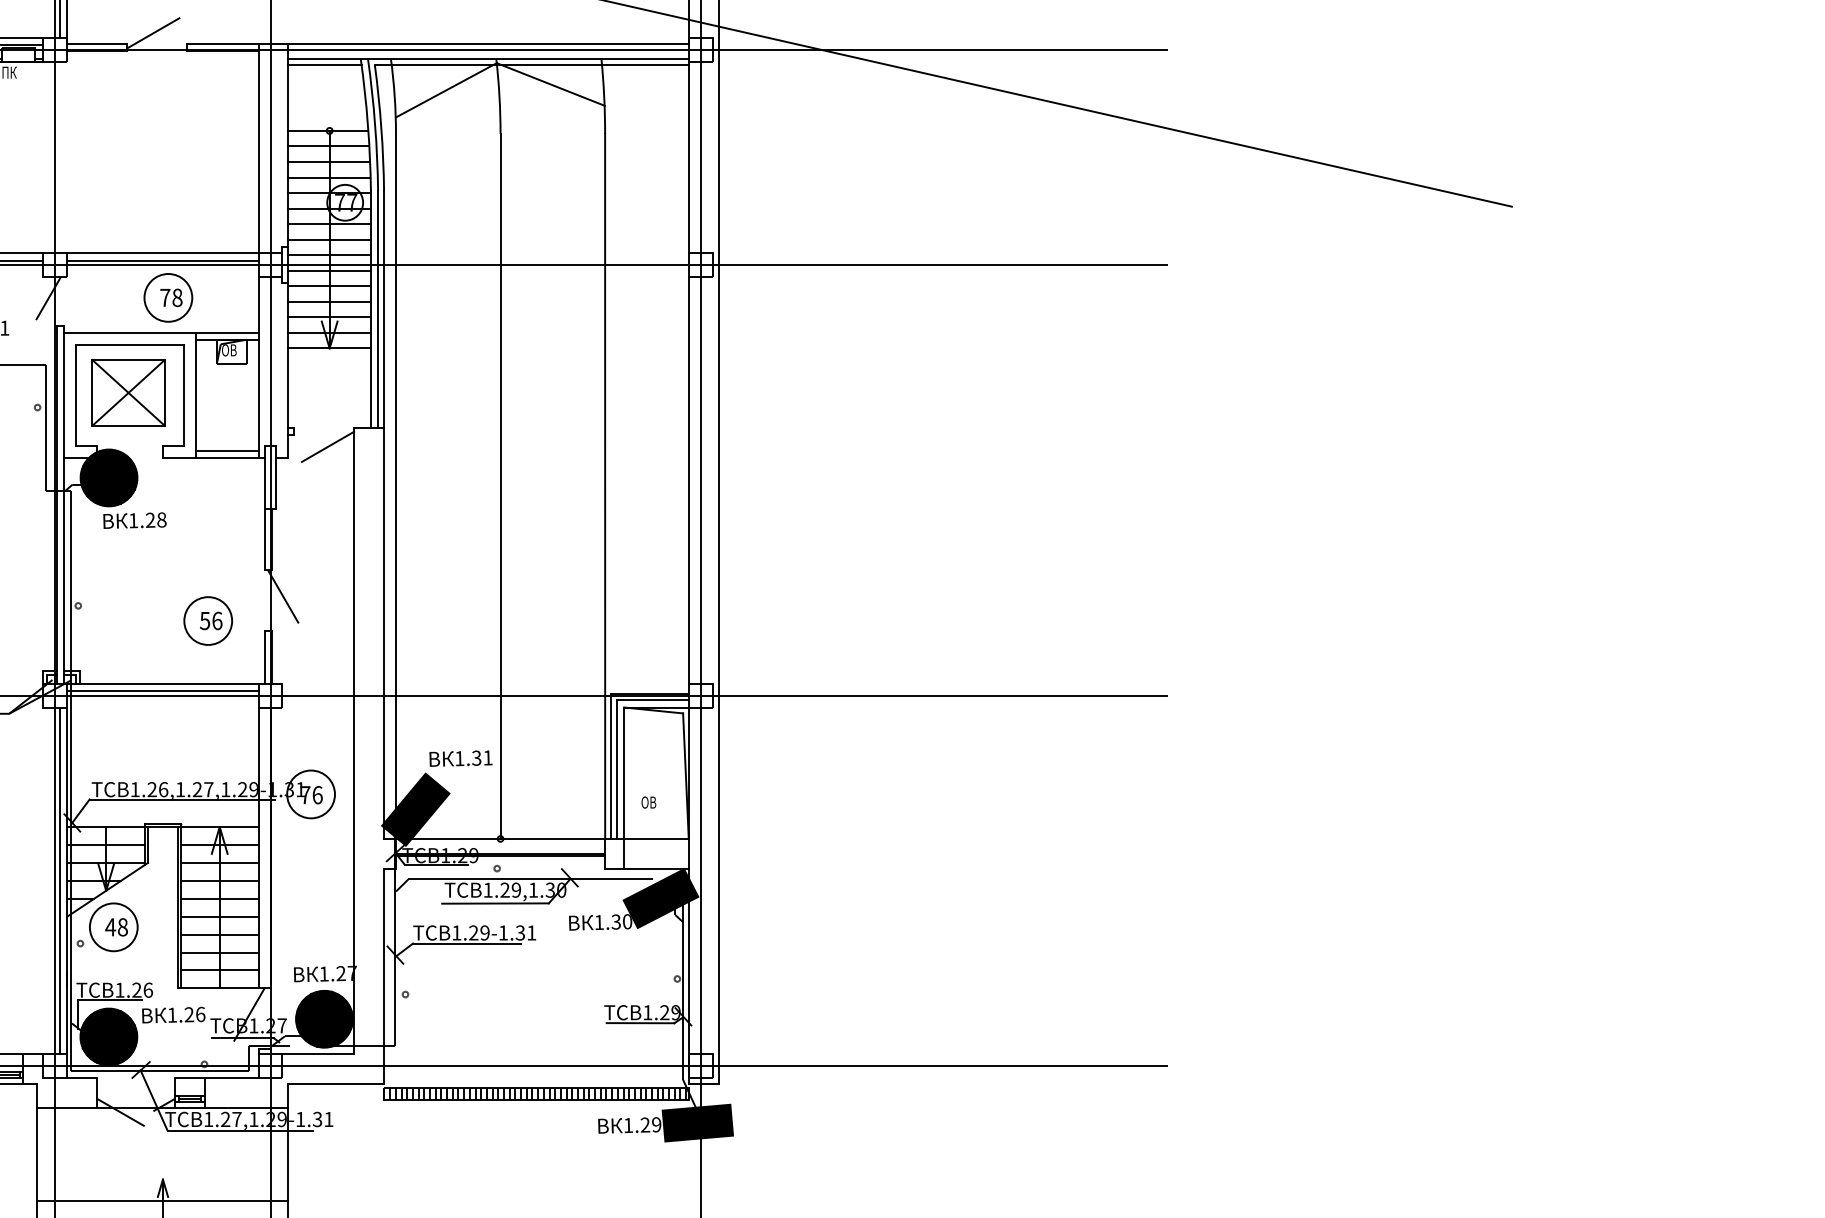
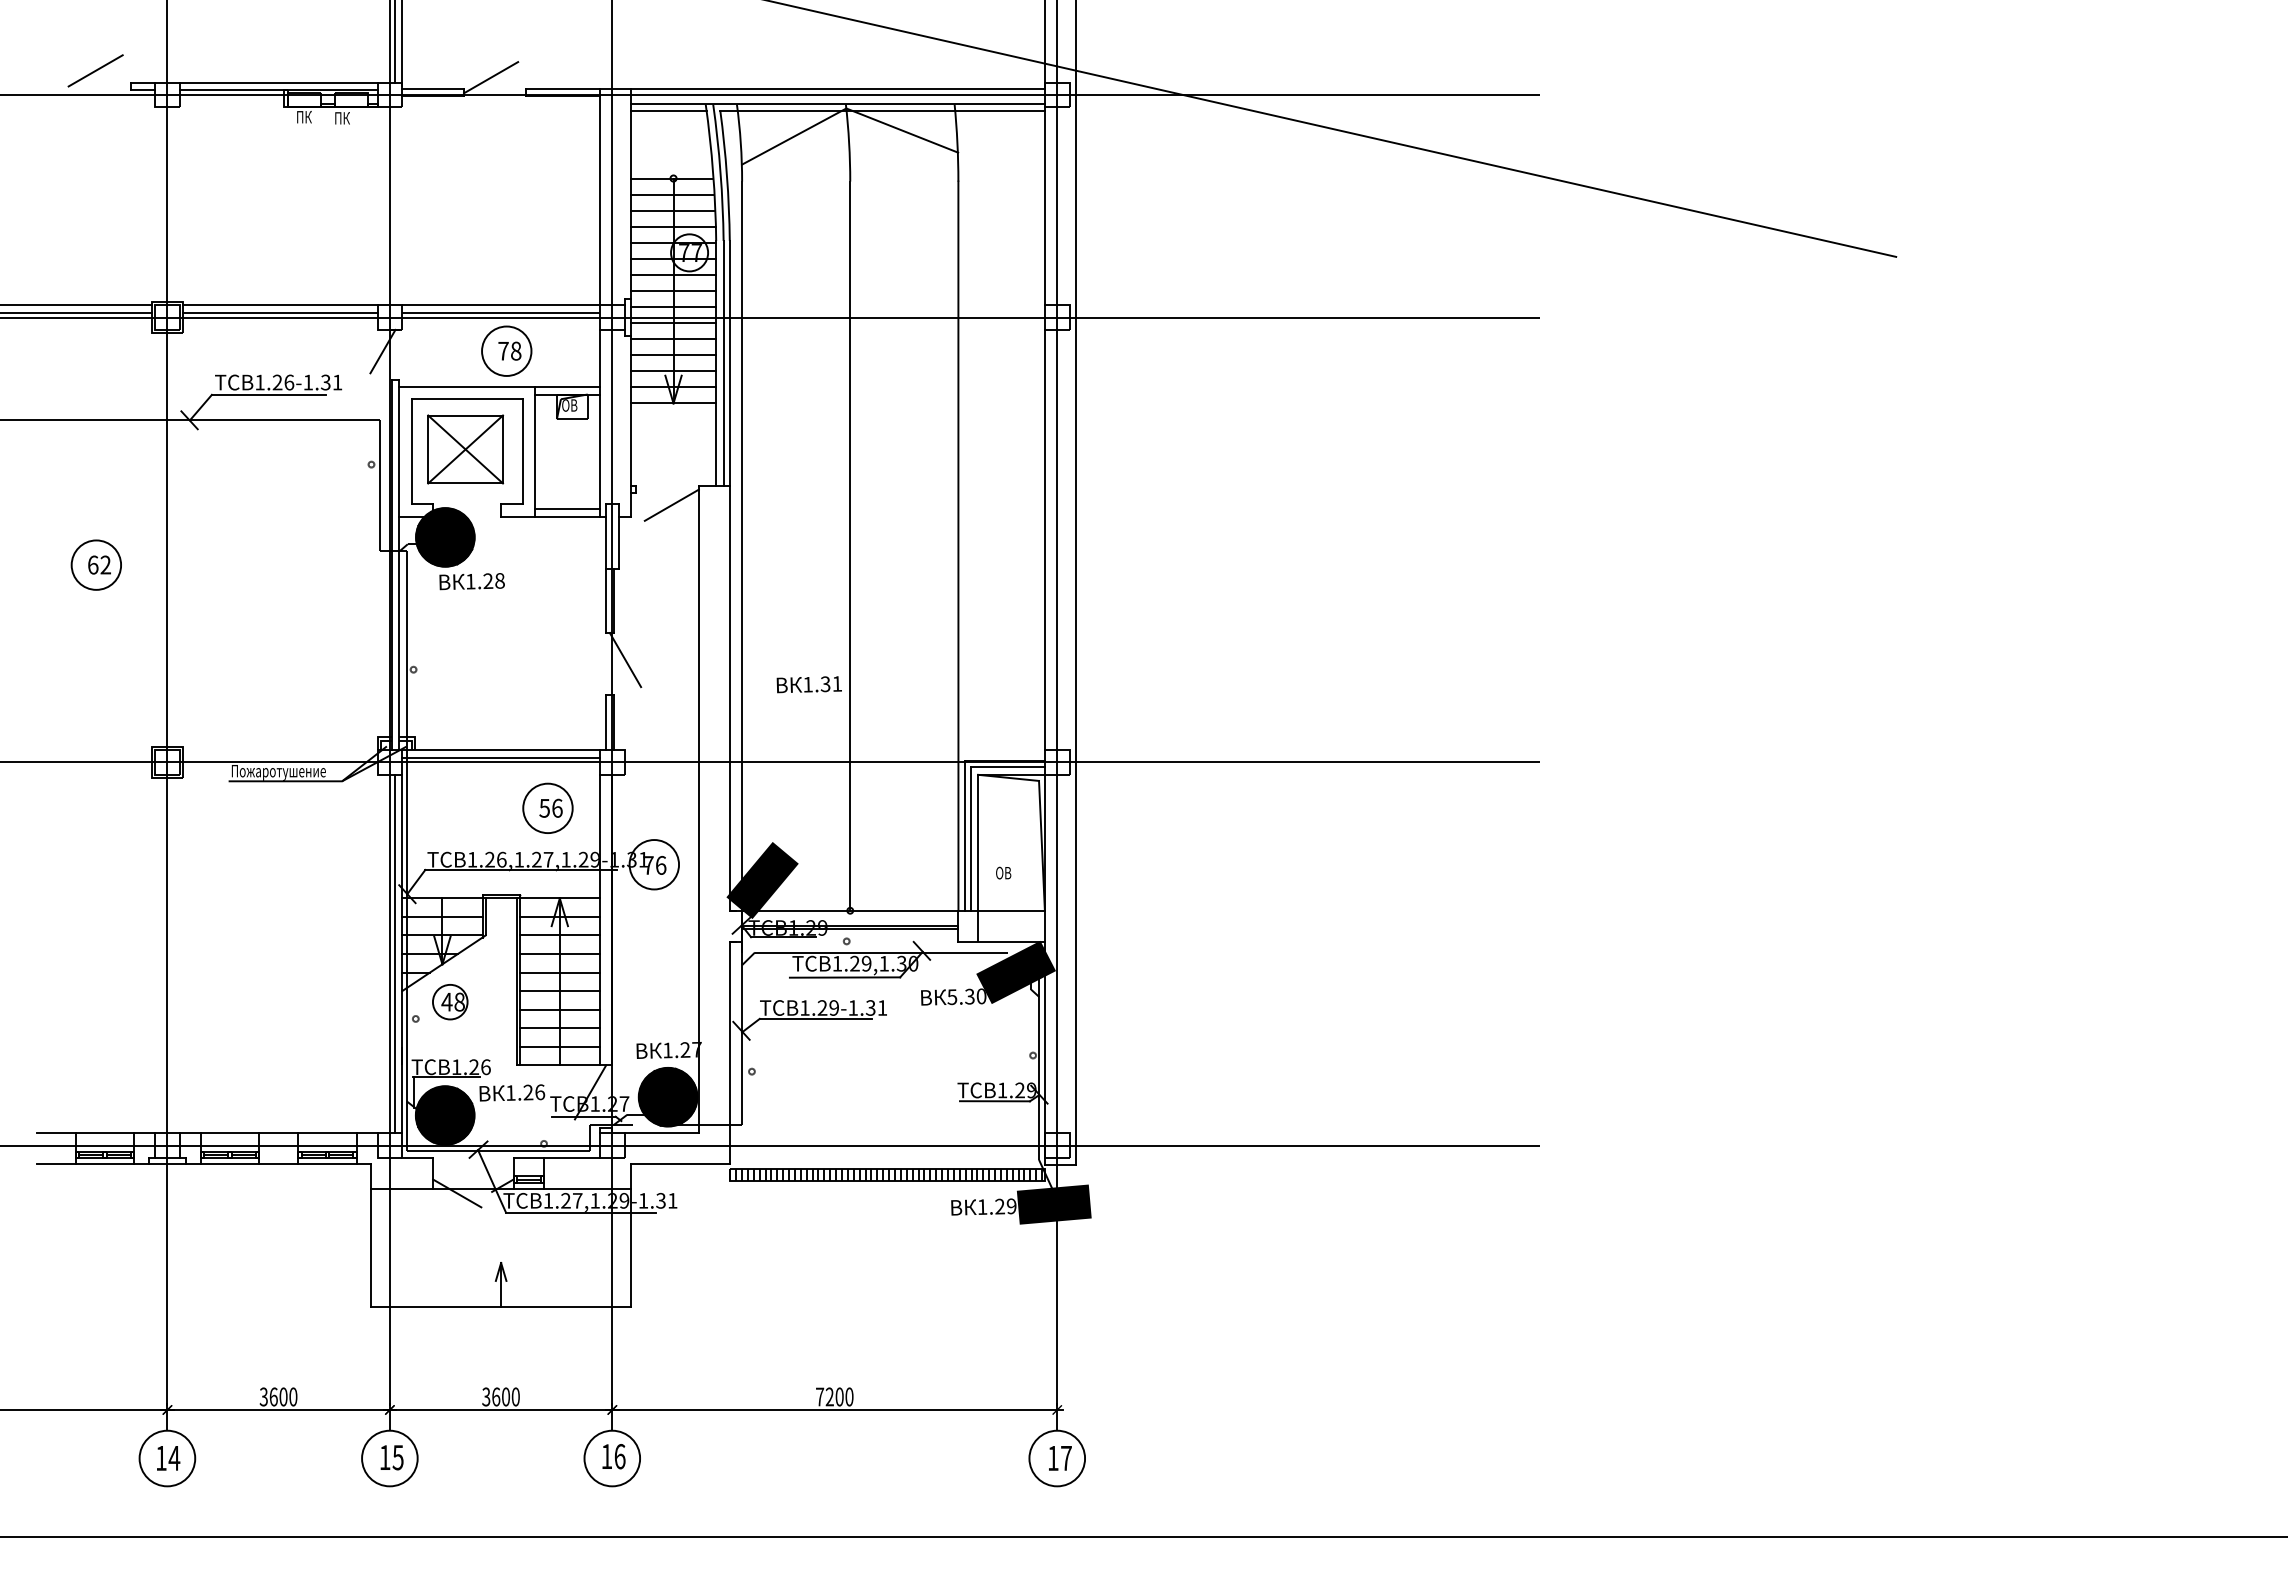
part: (207, 620) -> (547, 807), moved
text: (460, 758) -> (808, 684), moved
text: (599, 922) -> (952, 997), 1.30 -> 5.30
circle: (113, 926) -> (450, 1001), size x0.7
line: (162, 1201) -> (500, 1285), removed

